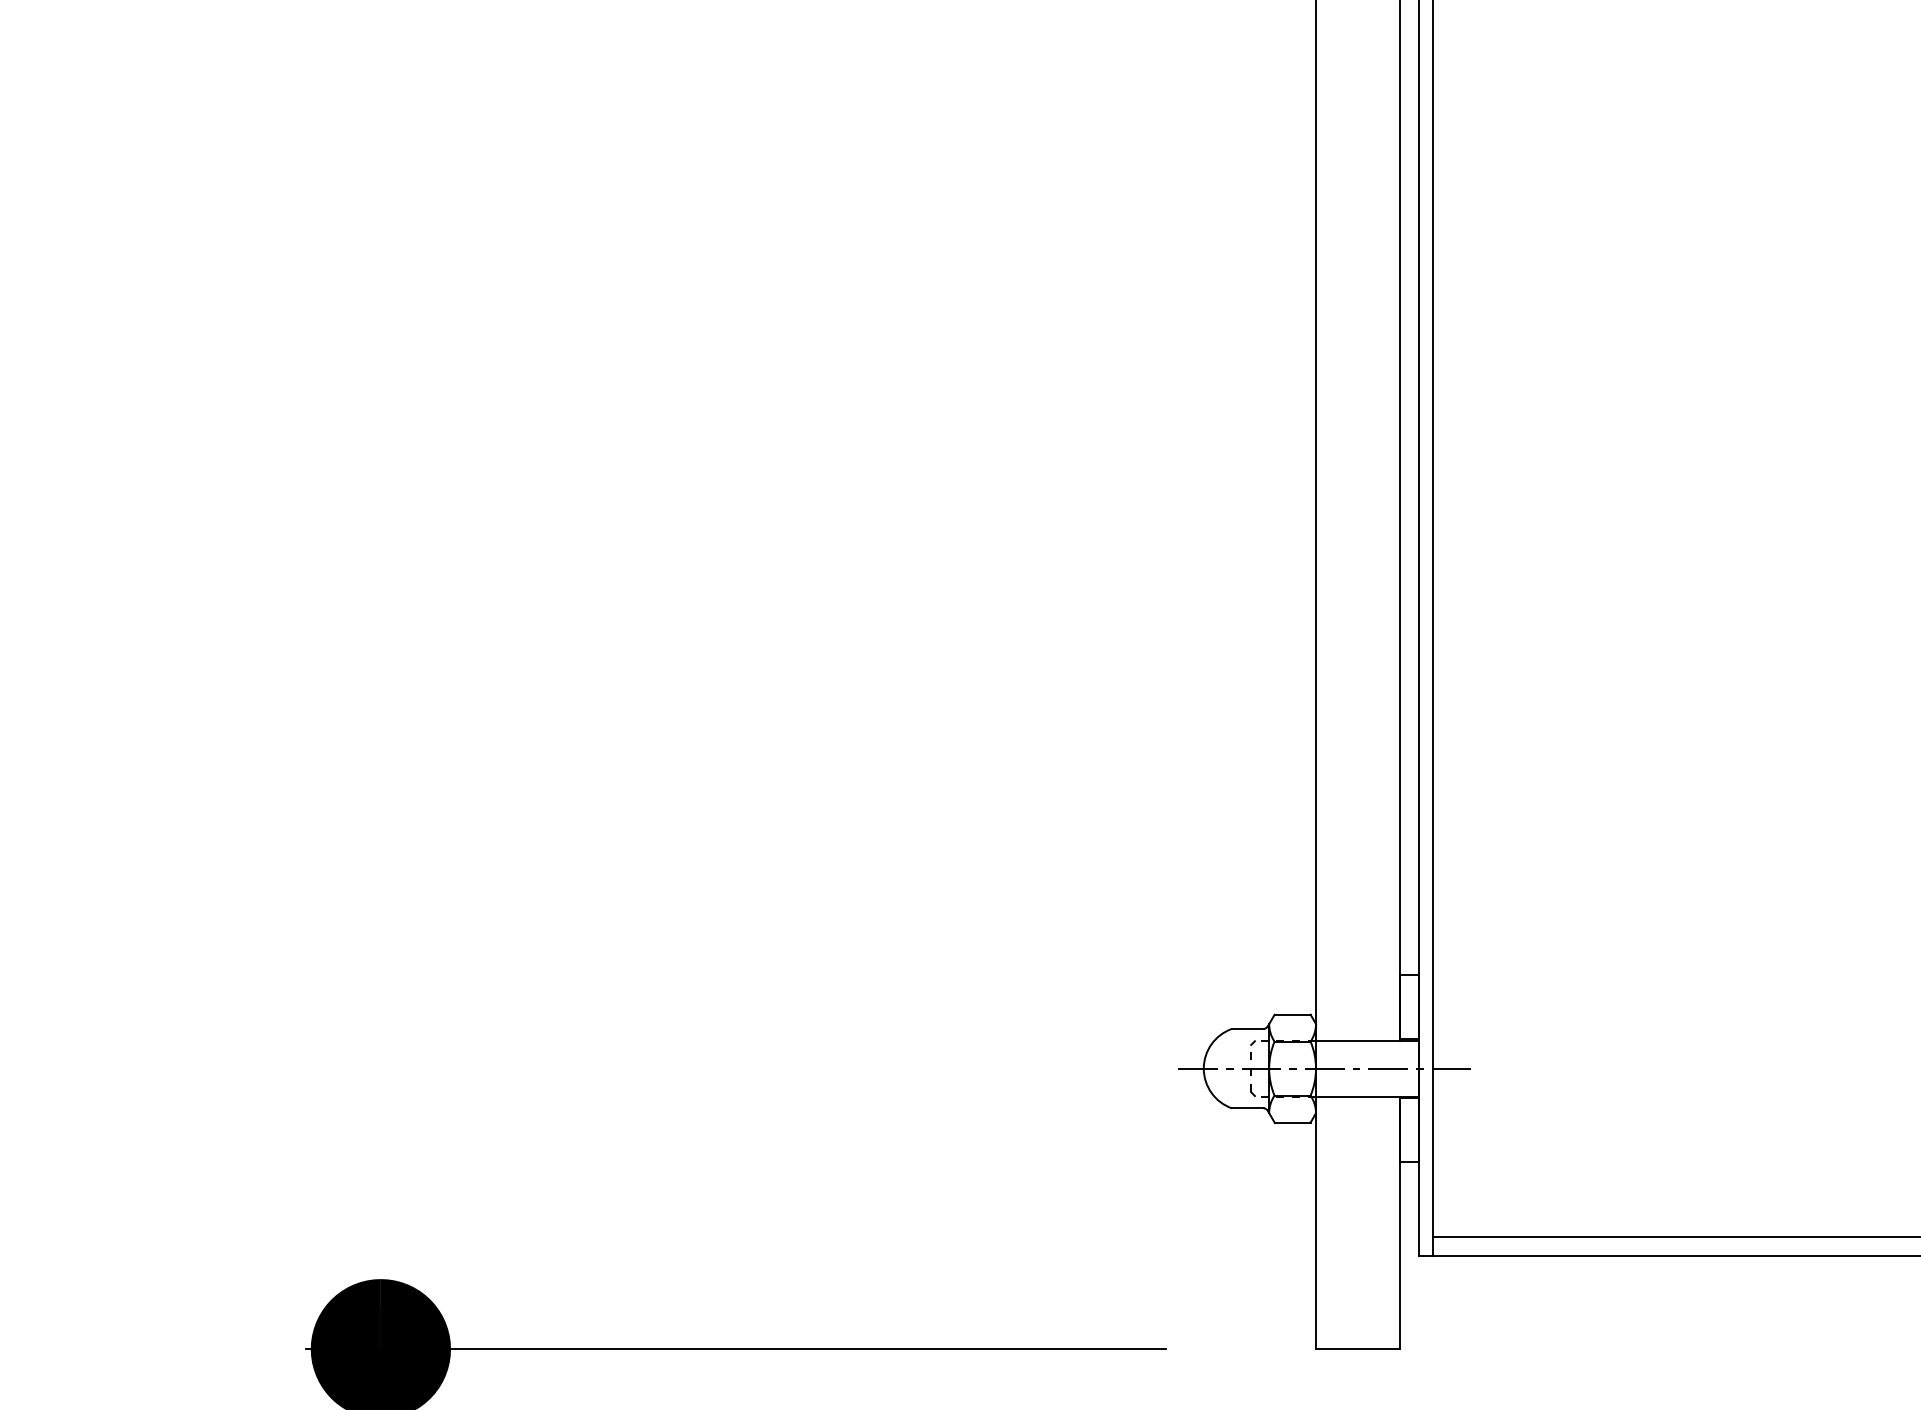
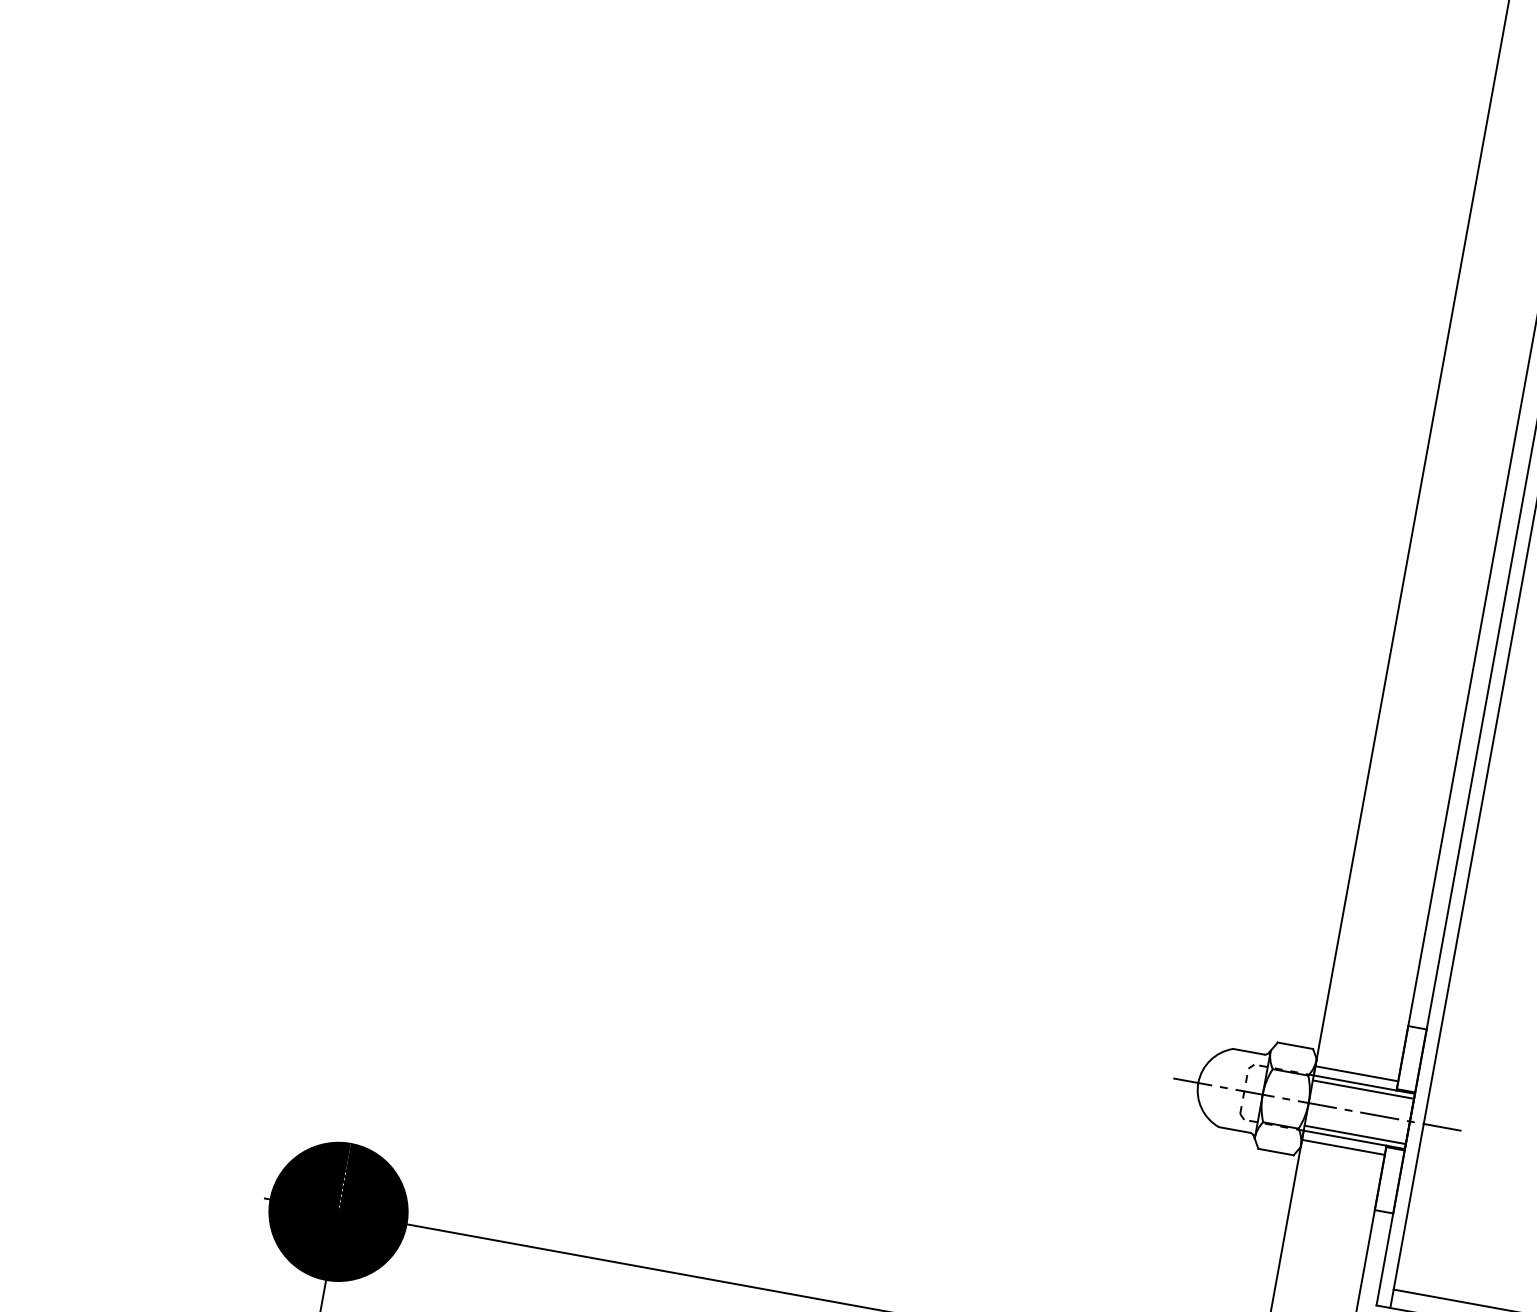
line: (1358, 1031) -> (1357, 1074), added
line: (1367, 1045) -> (1363, 1089), added
line: (1367, 1091) -> (1355, 1134), added
line: (1358, 1106) -> (1343, 1147), added

